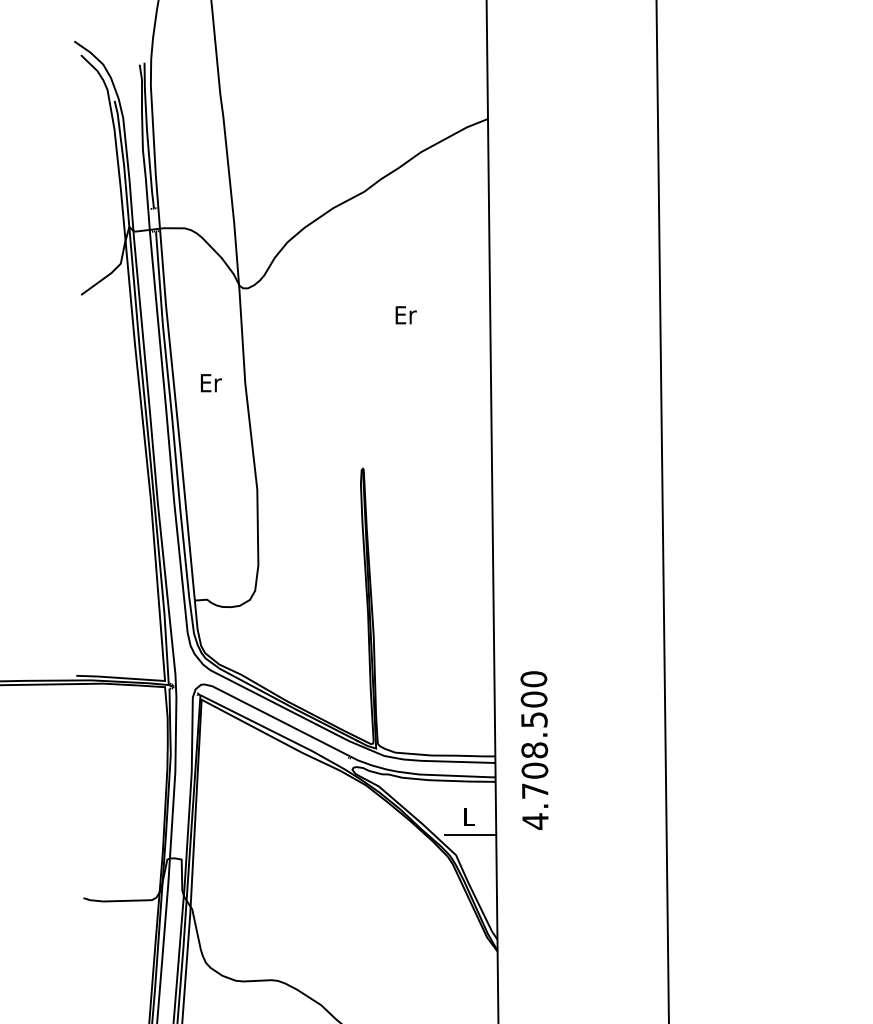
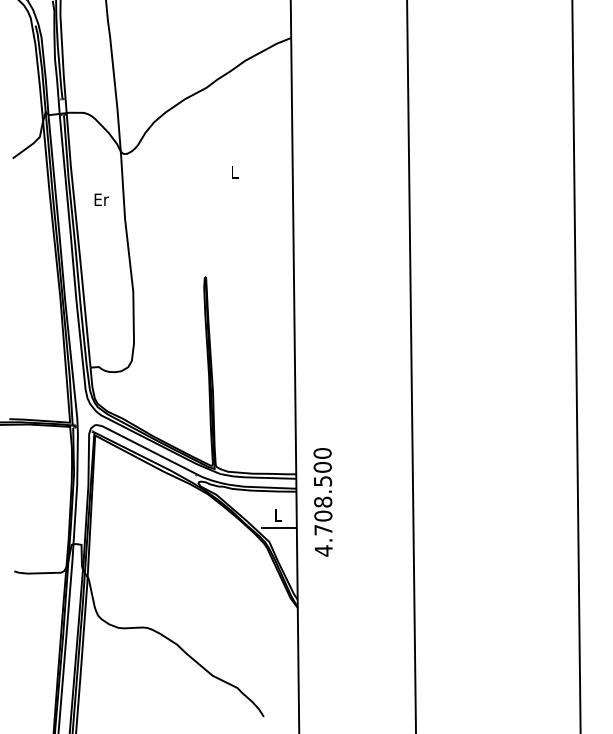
text: (406, 315) -> (235, 172), Er -> L
text: (210, 382) -> (101, 199), moved
text: (533, 750) -> (322, 502), moved

